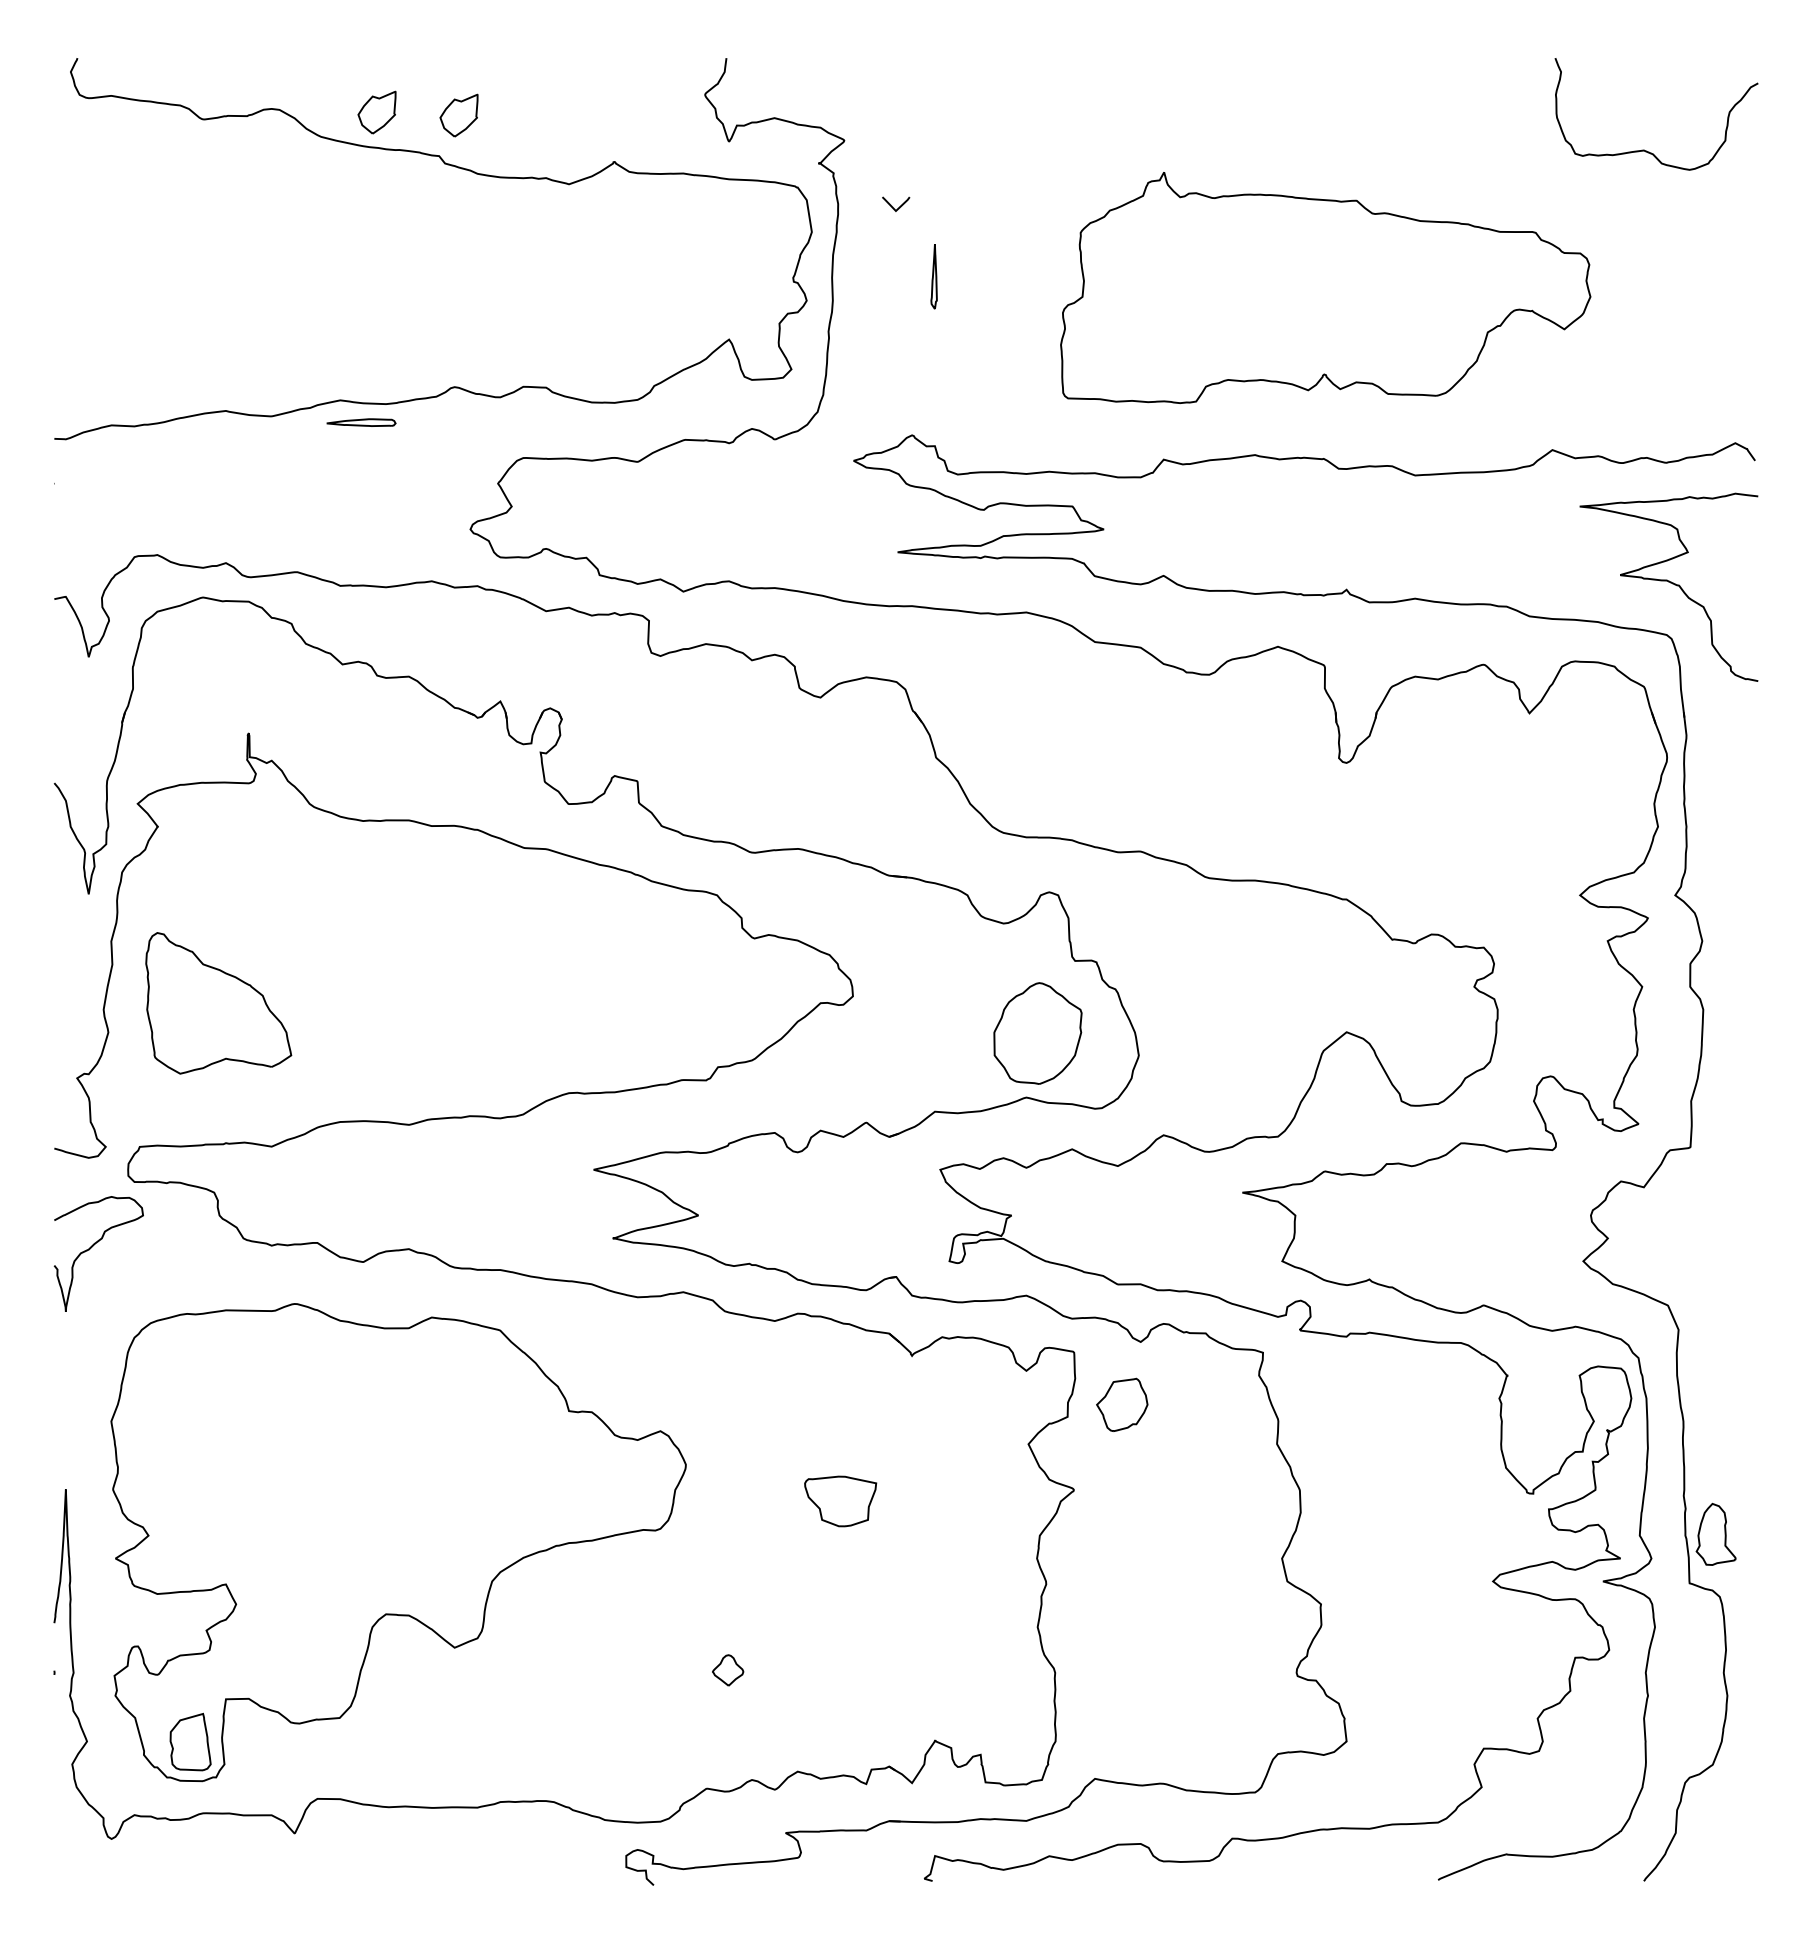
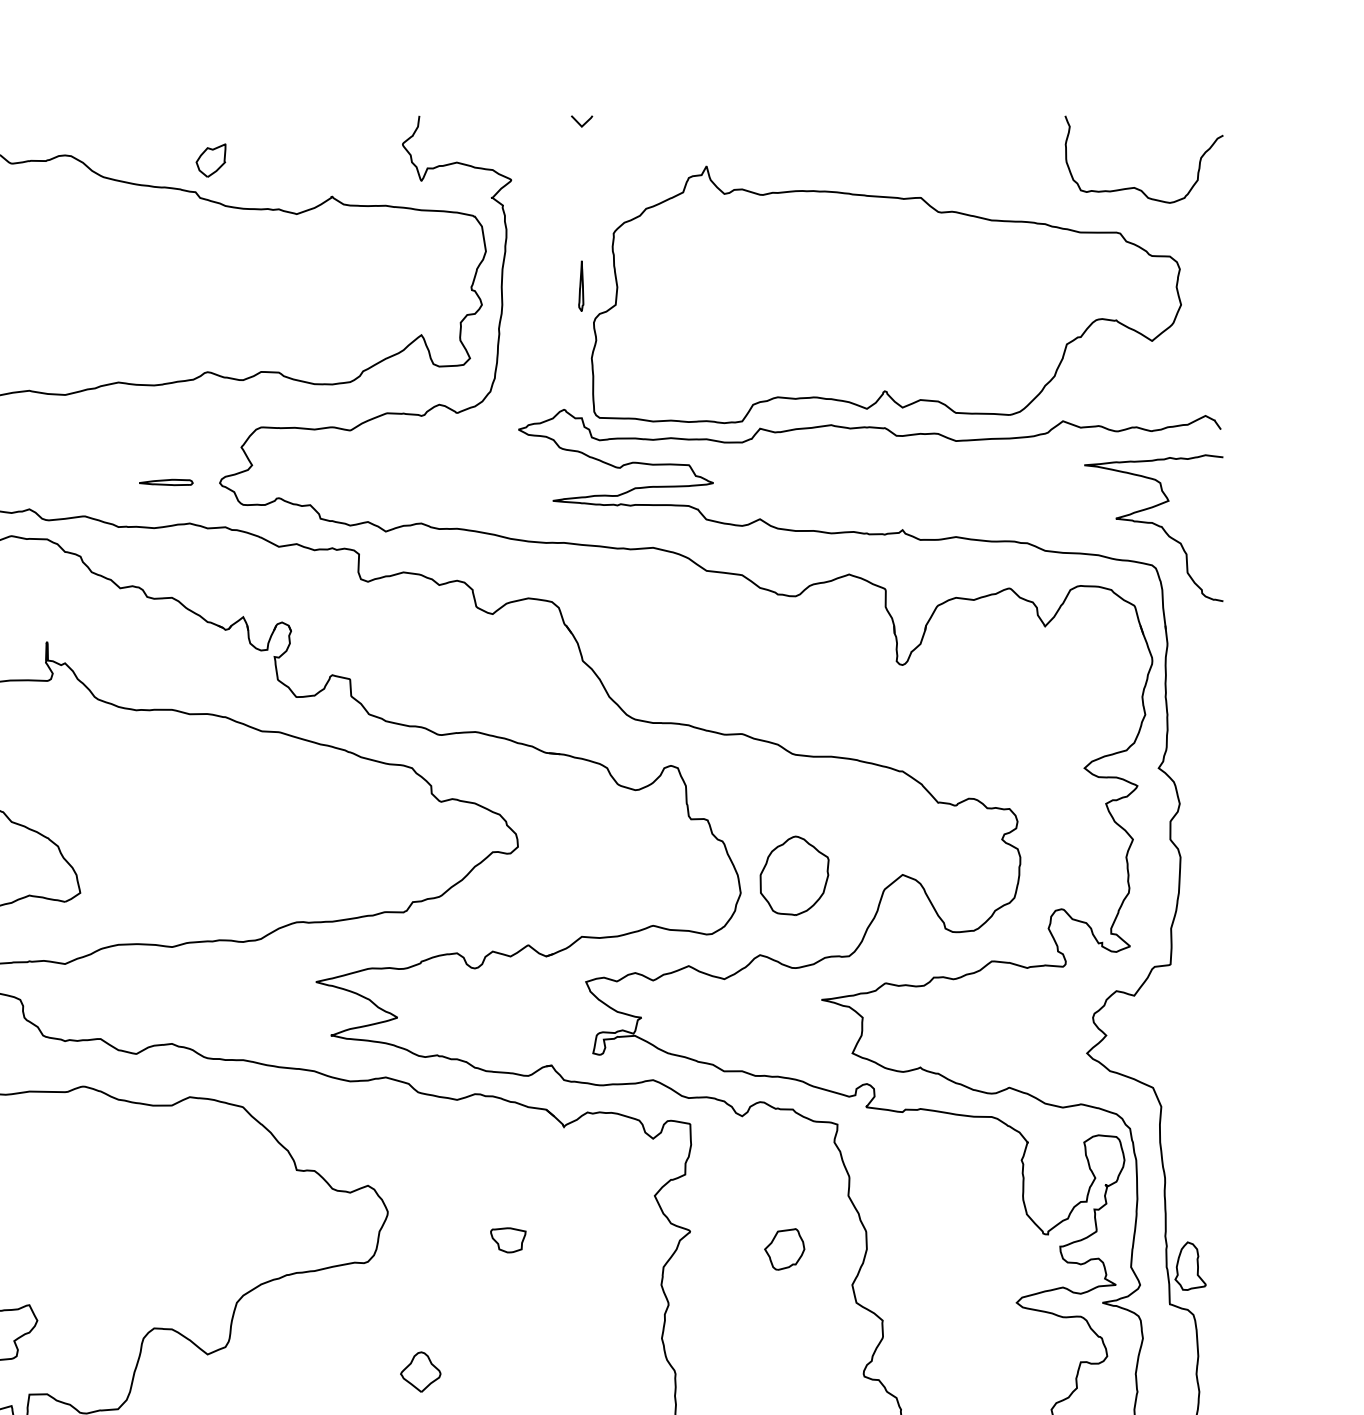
part: (376, 112) -> (146, 158), removed
curve: (899, 206) -> (584, 123), moved
part: (1325, 287) -> (886, 294), size x1.43
part: (361, 422) -> (166, 482), moved
part: (1037, 1033) -> (794, 875), moved
part: (1122, 1404) -> (784, 1249), moved
part: (840, 1500) -> (508, 1239), size x0.62
part: (727, 1670) -> (420, 1372), size x1.67

